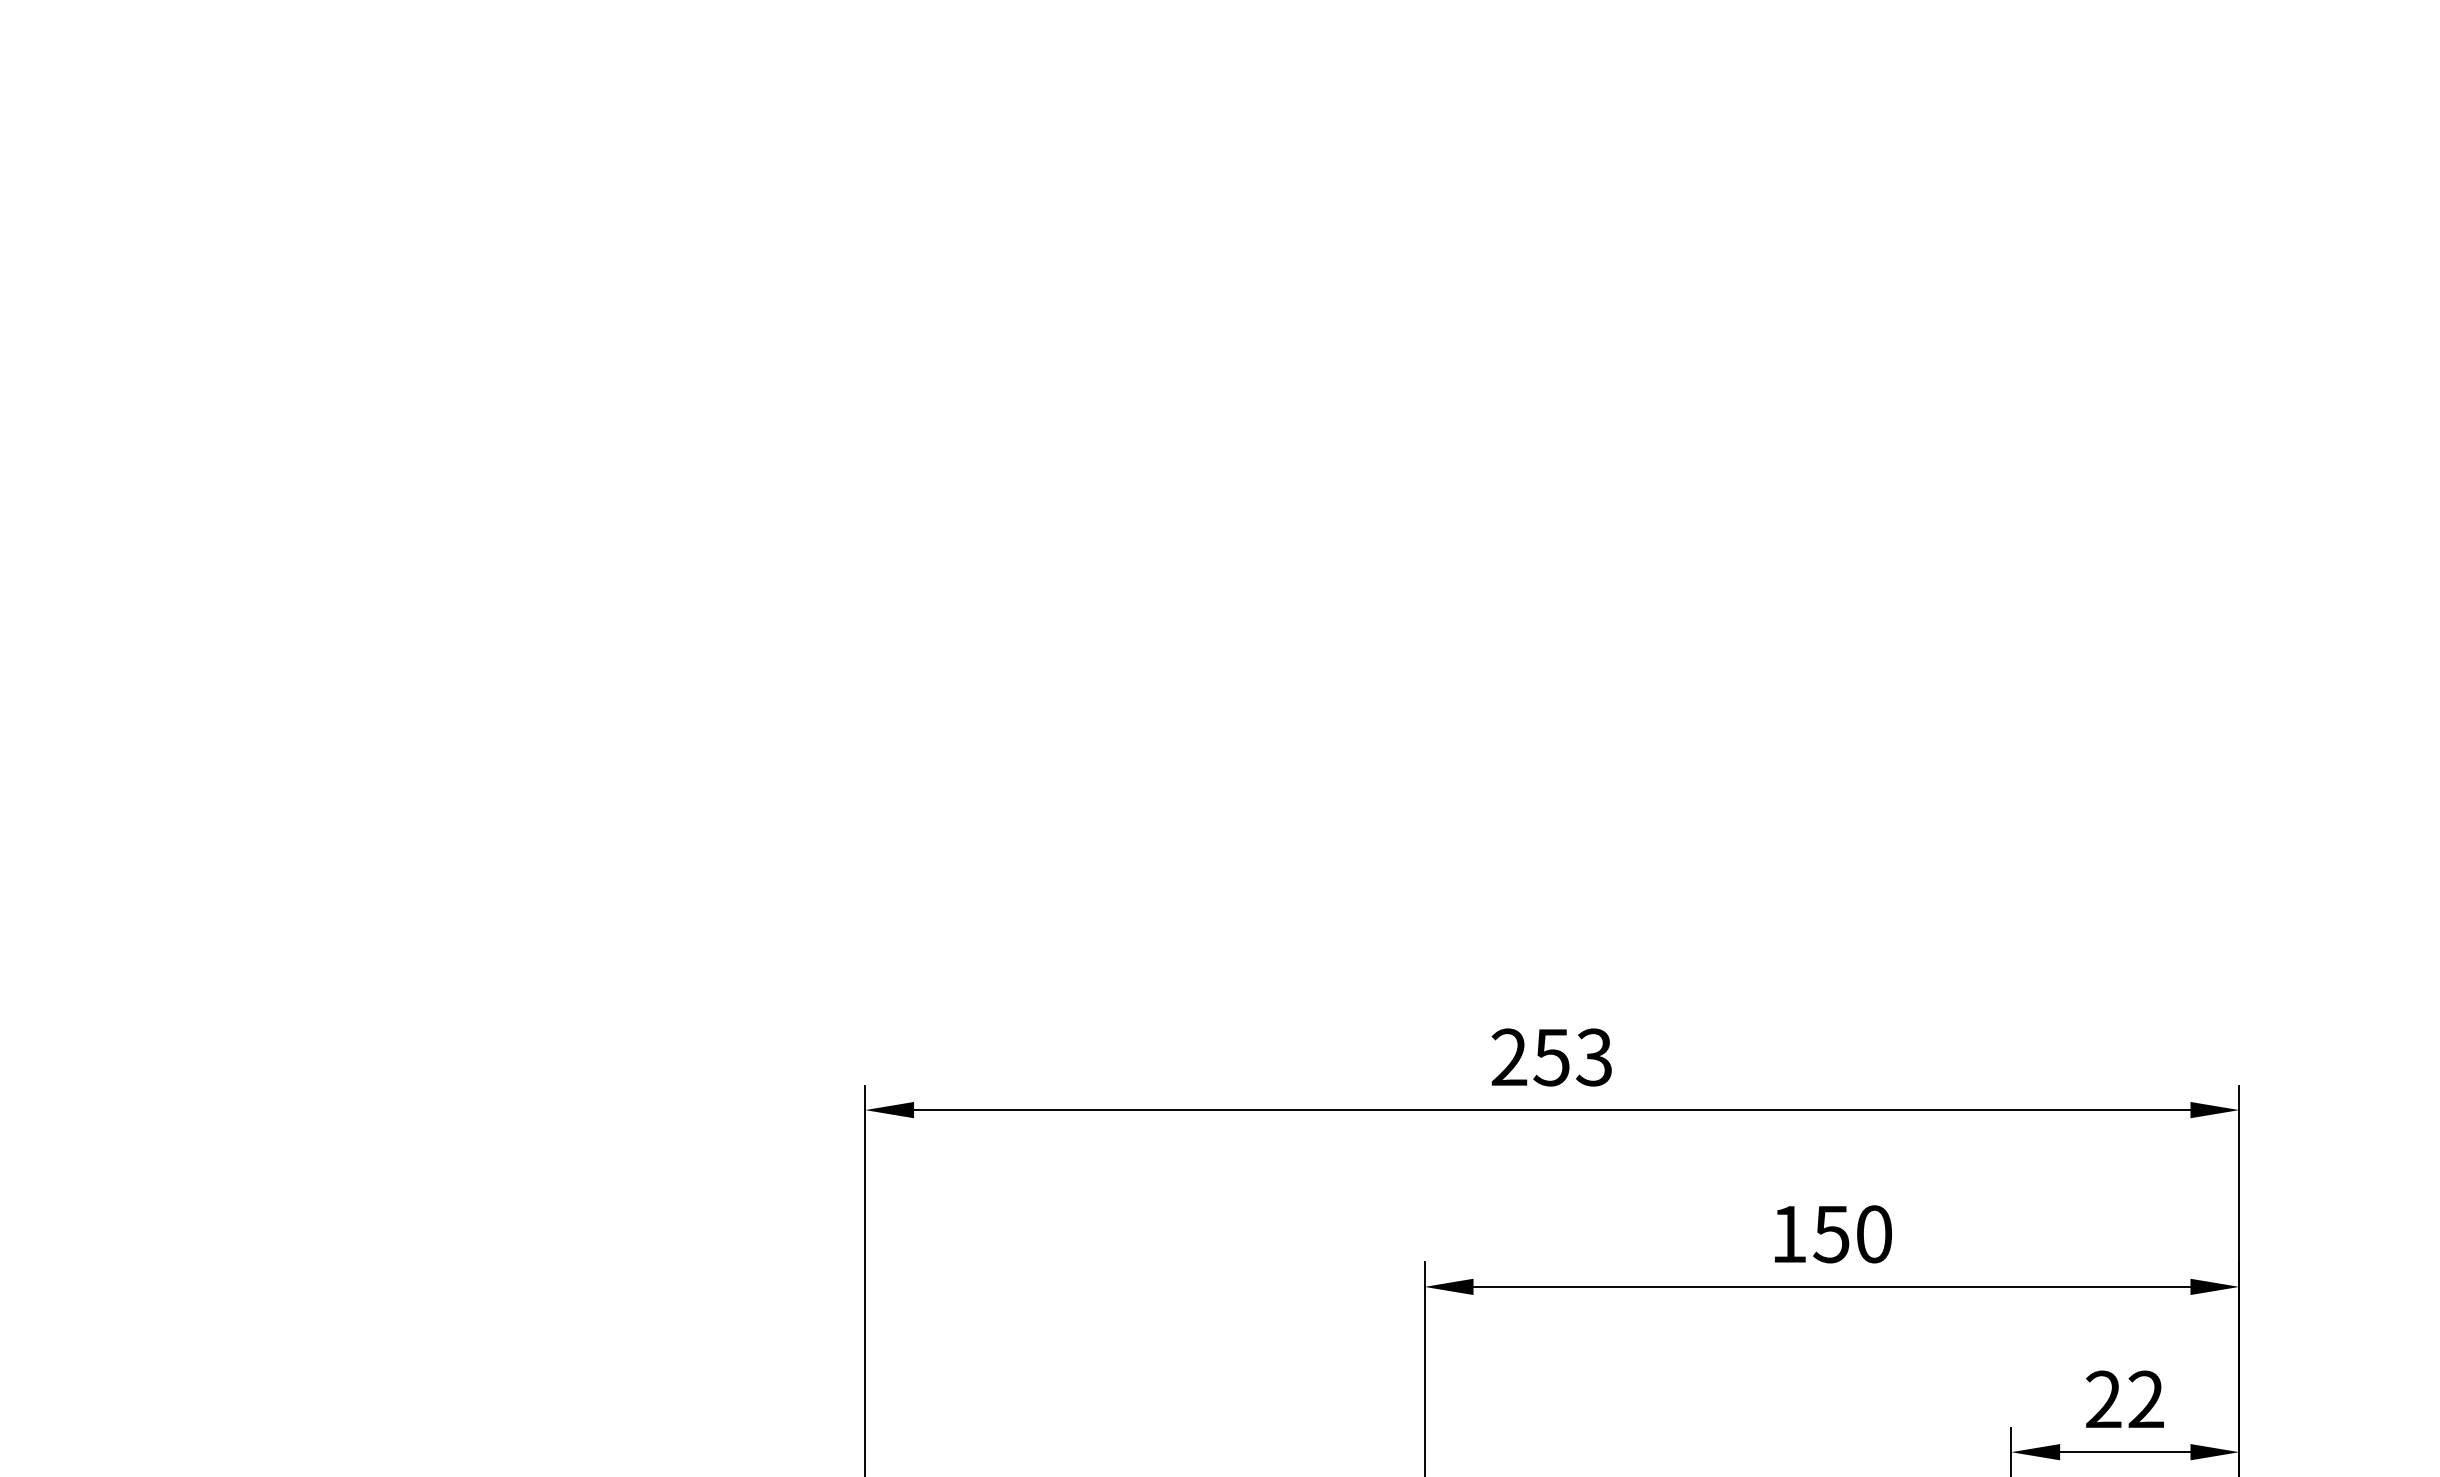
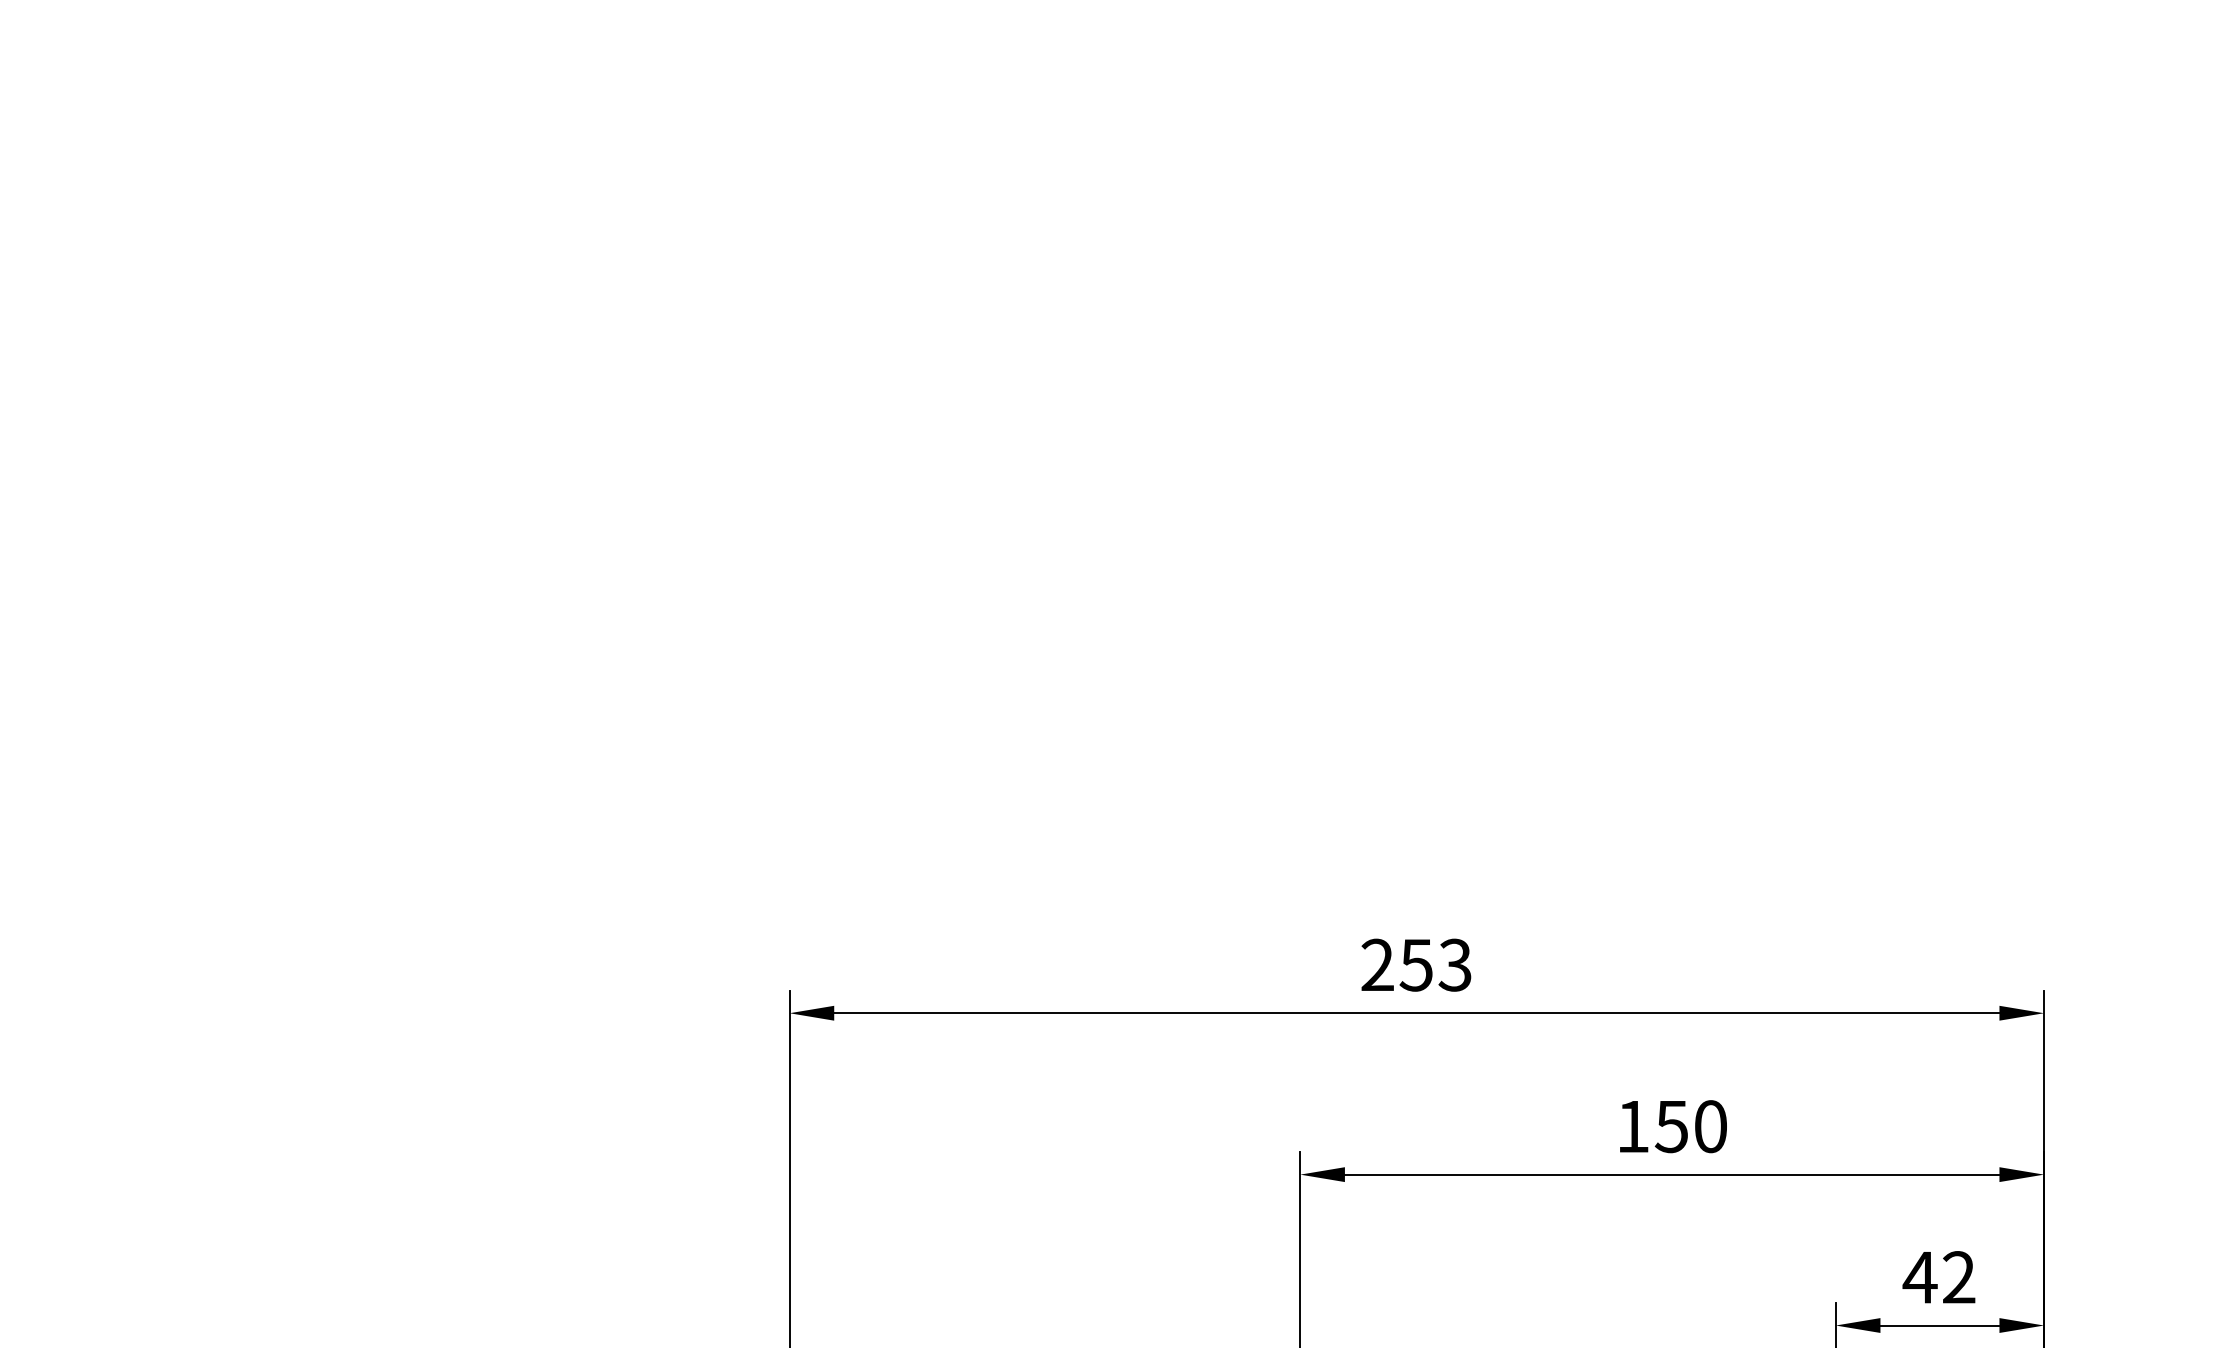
text: (2103, 1398) -> (1920, 1276), 22 -> 42

